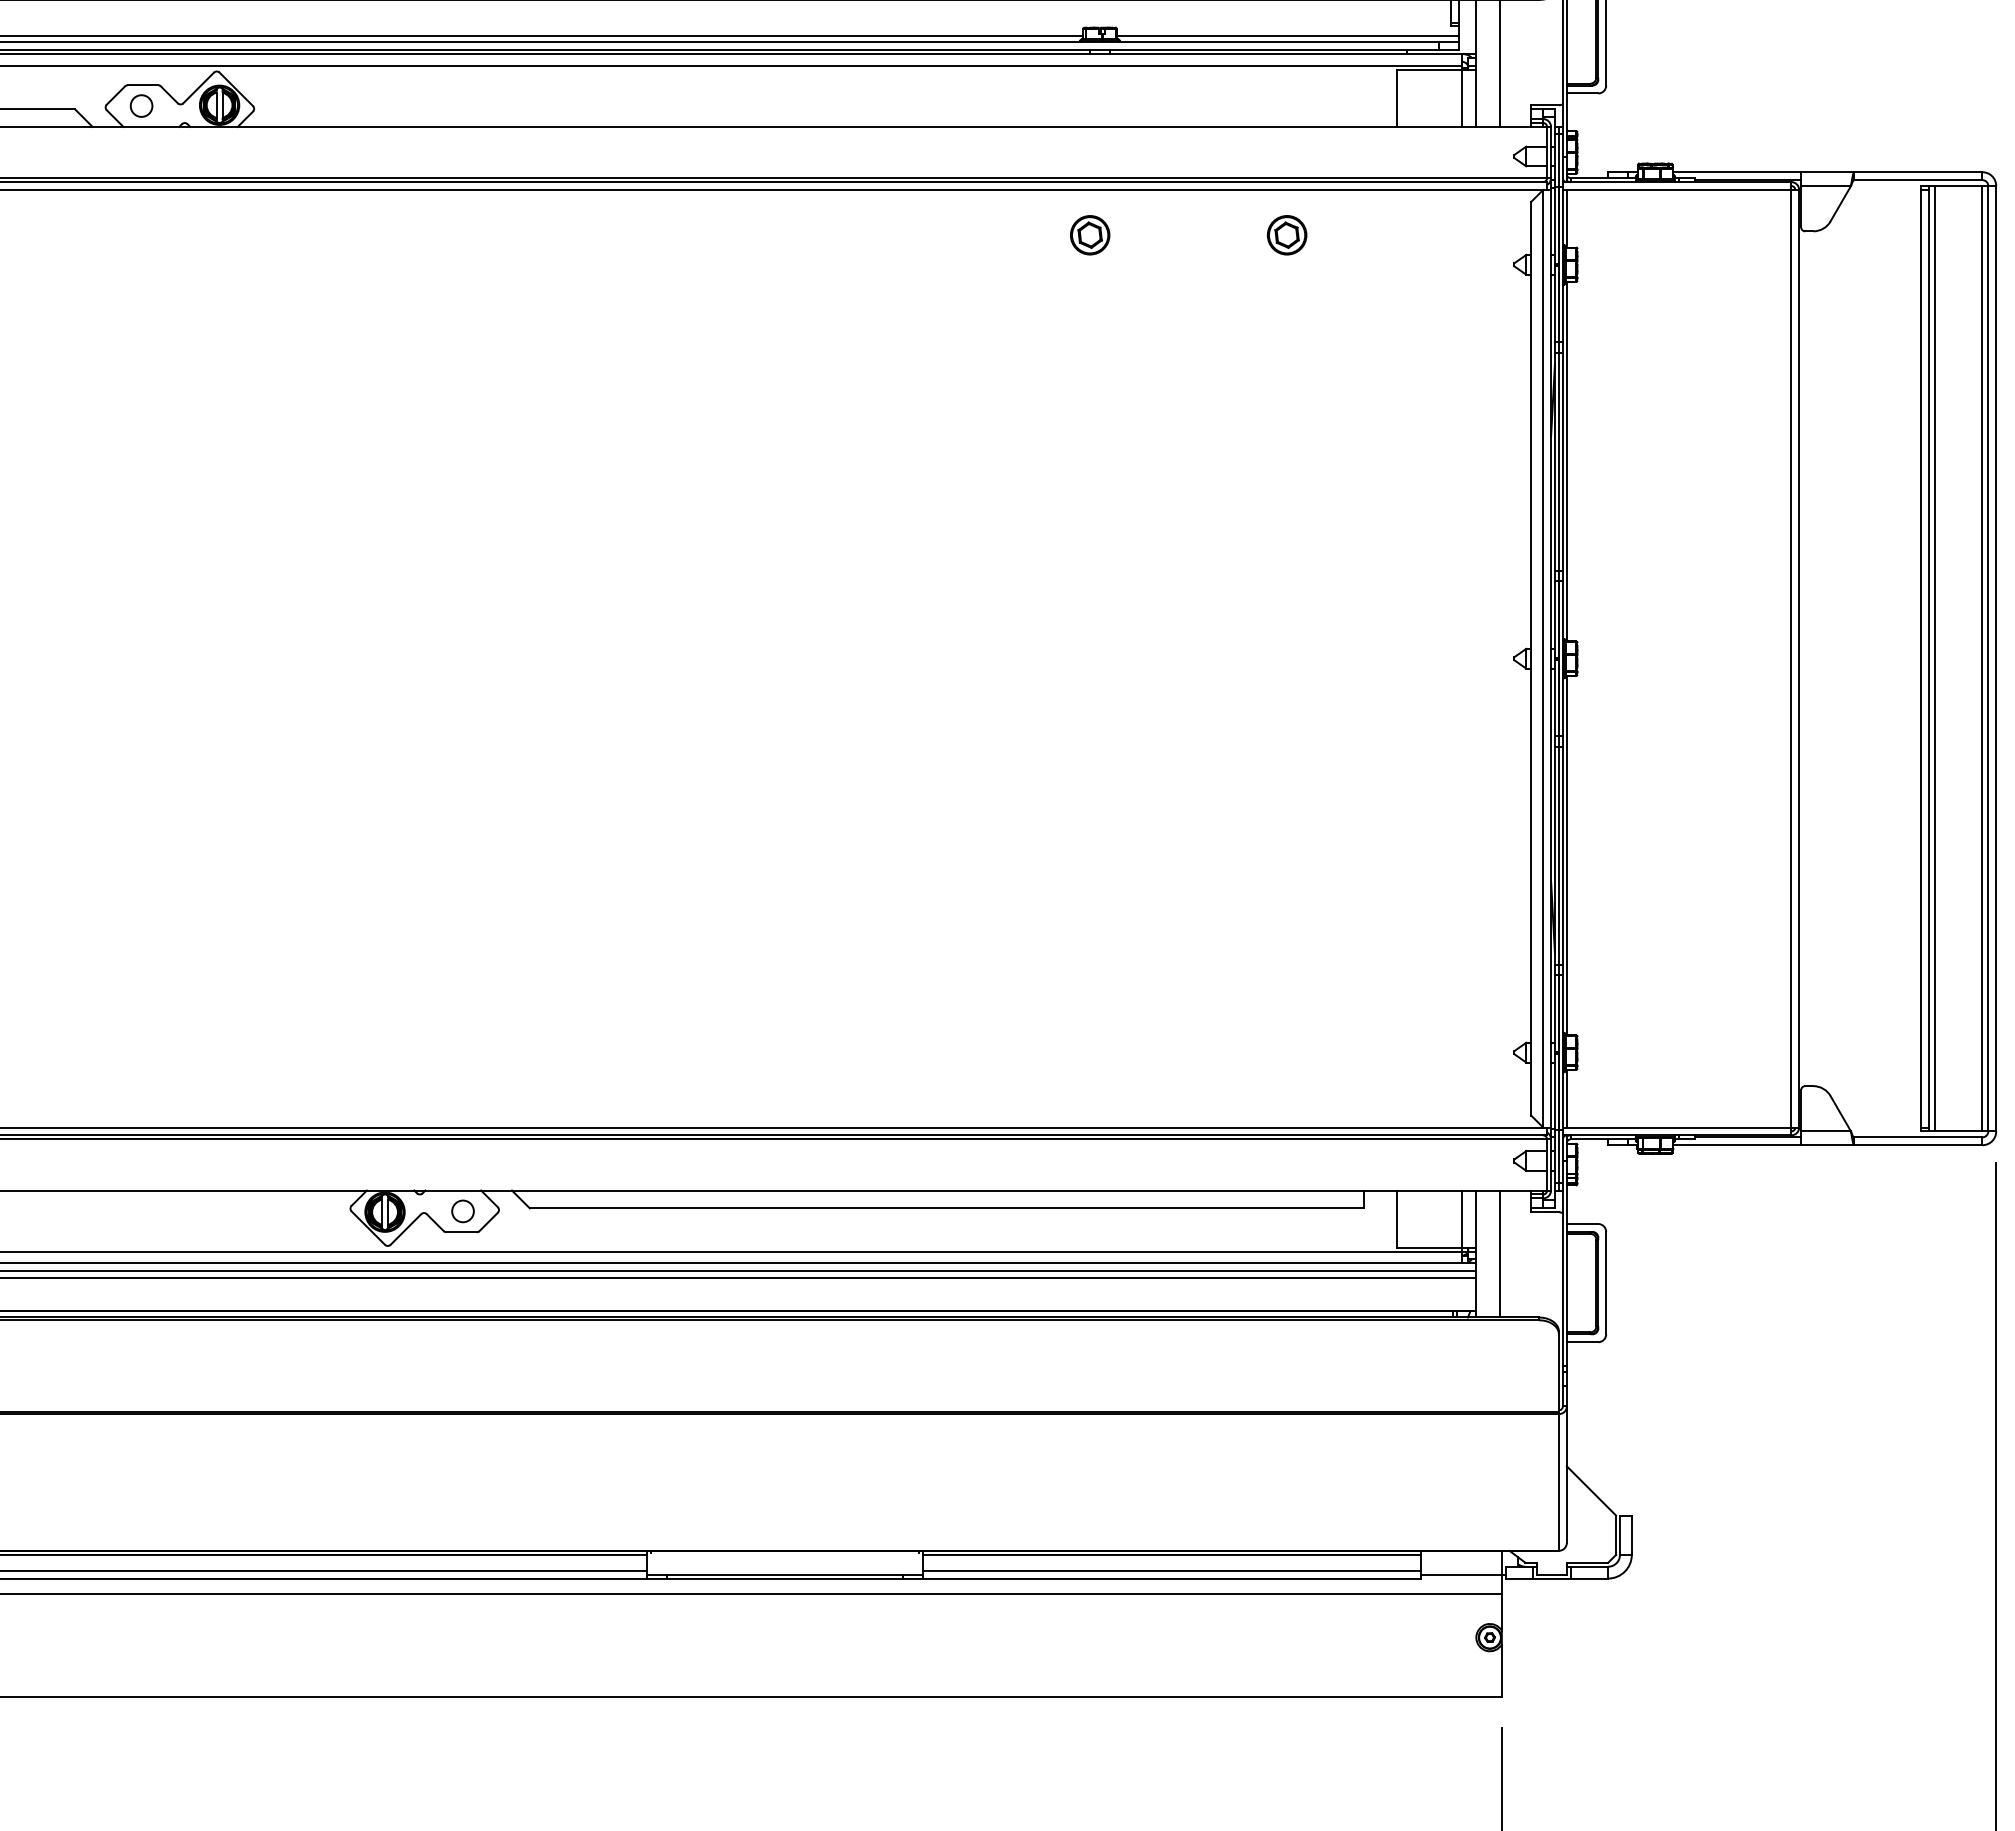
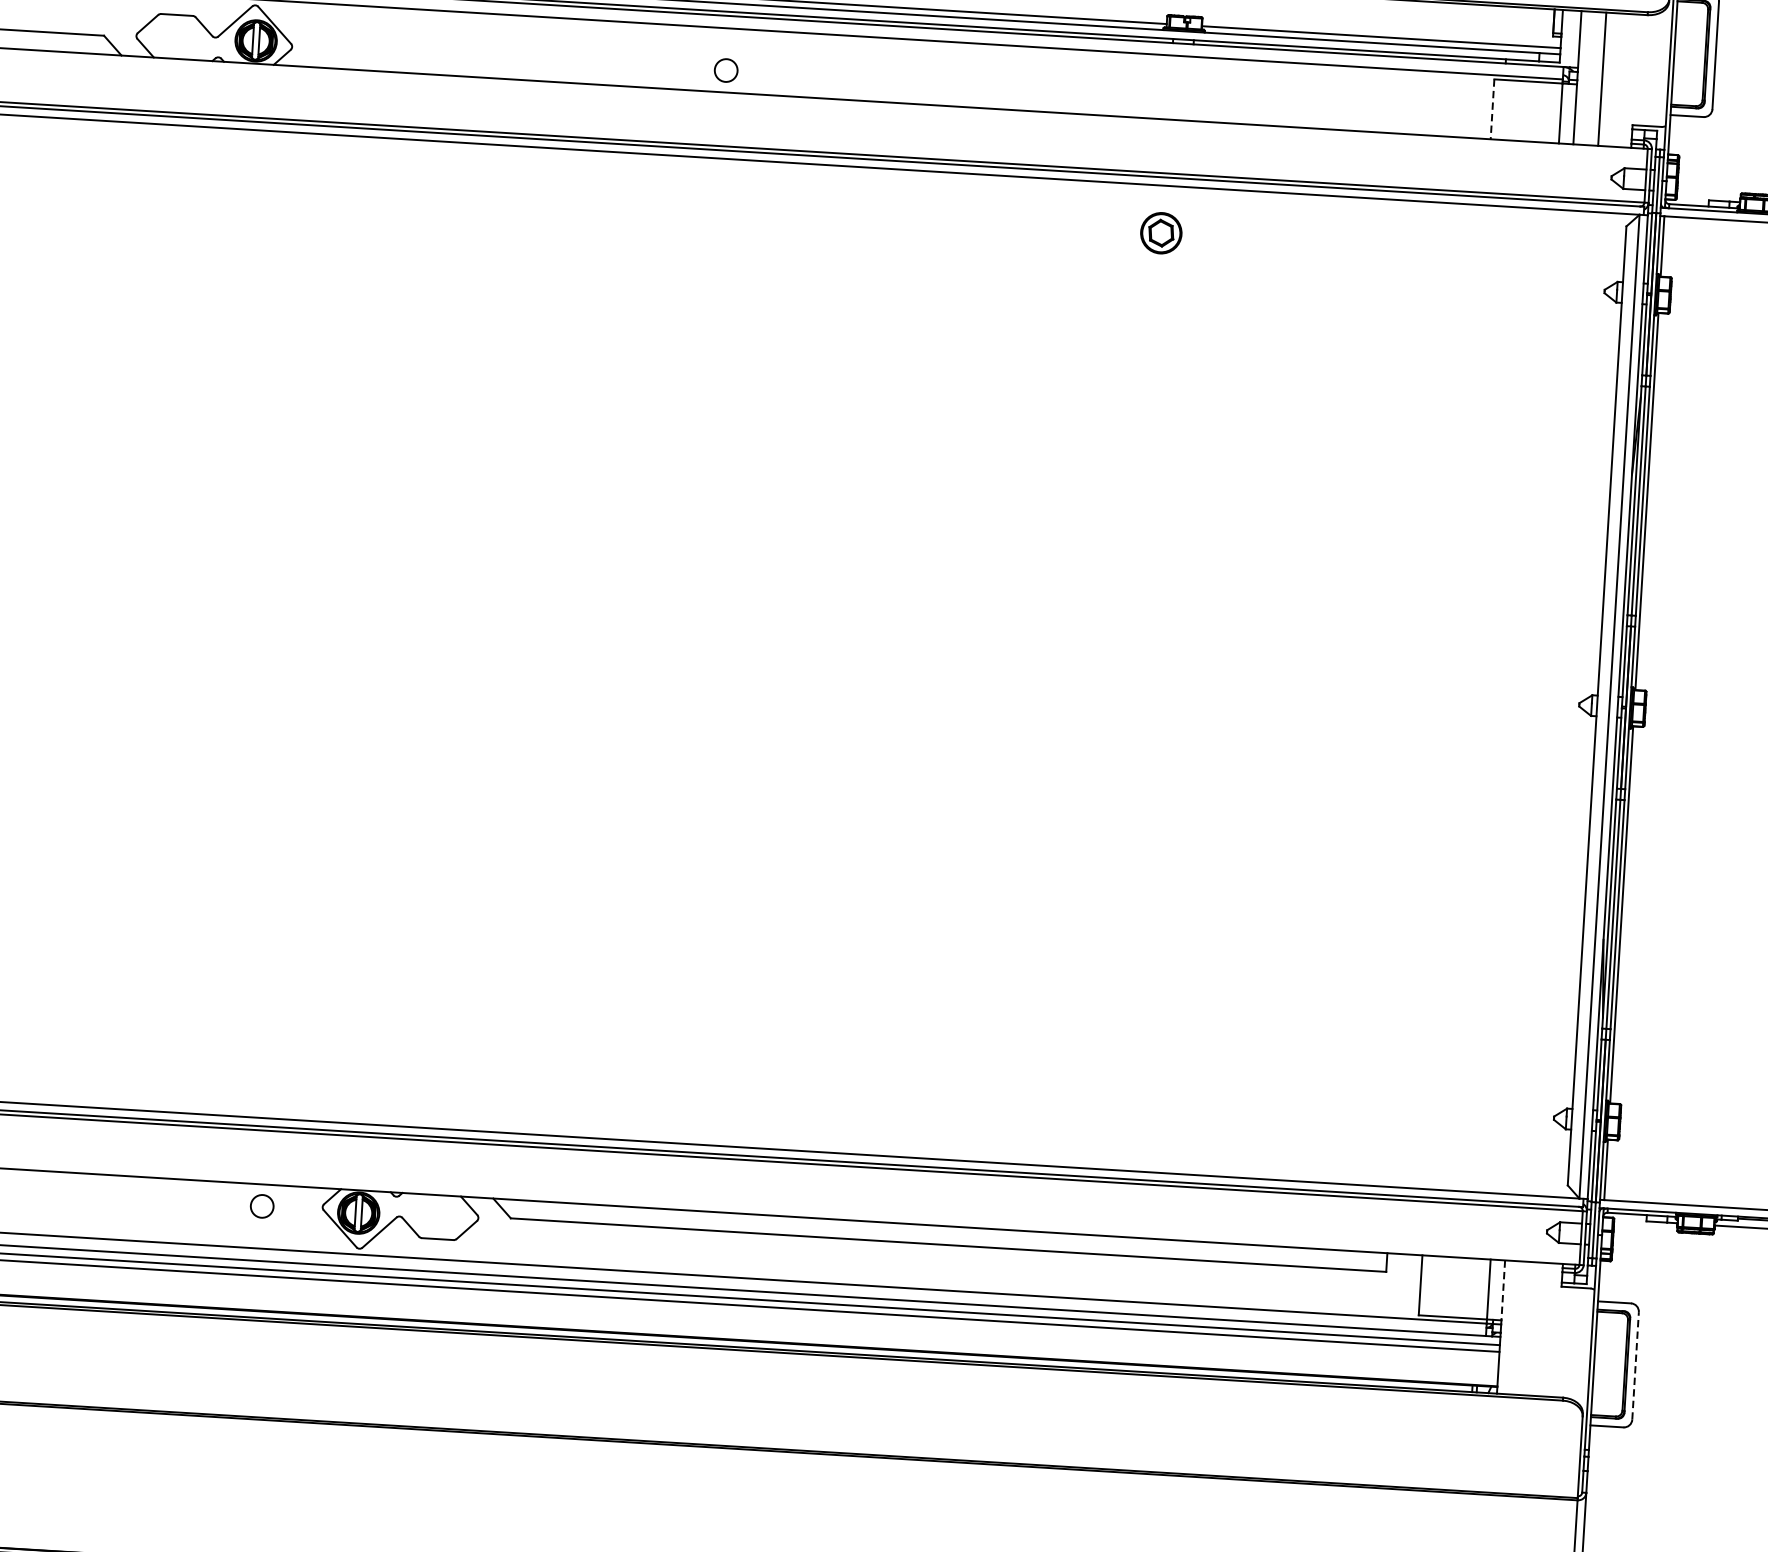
line: (1397, 98) -> (1492, 109), solid -> dashed
circle: (141, 105) -> (726, 69), moved
part: (1286, 235) -> (1367, 246), removed
circle: (462, 1211) -> (261, 1206), moved
line: (1476, 1219) -> (1503, 1290), solid -> dashed
line: (1499, 1253) -> (1525, 1327), removed
line: (1606, 1282) -> (1635, 1365), solid -> dashed

